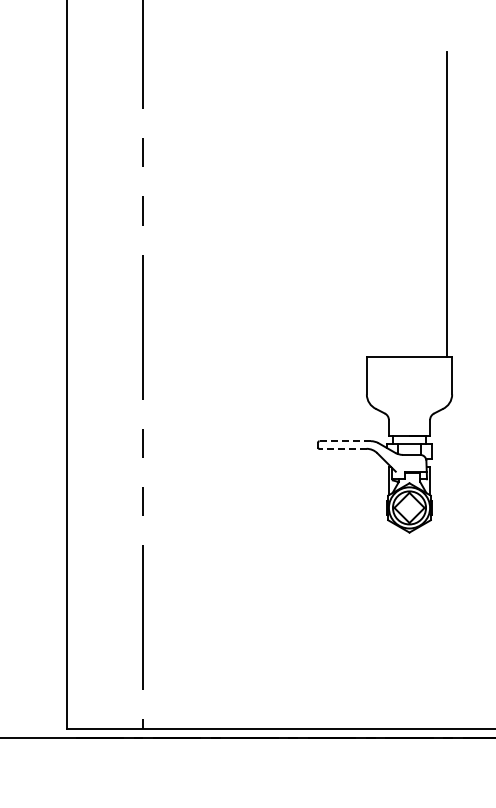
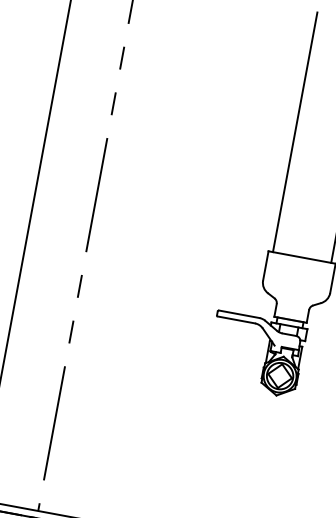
line: (372, 204) -> (295, 132), added
line: (345, 441) -> (239, 314), dashed -> solid
line: (342, 448) -> (236, 319), dashed -> solid

